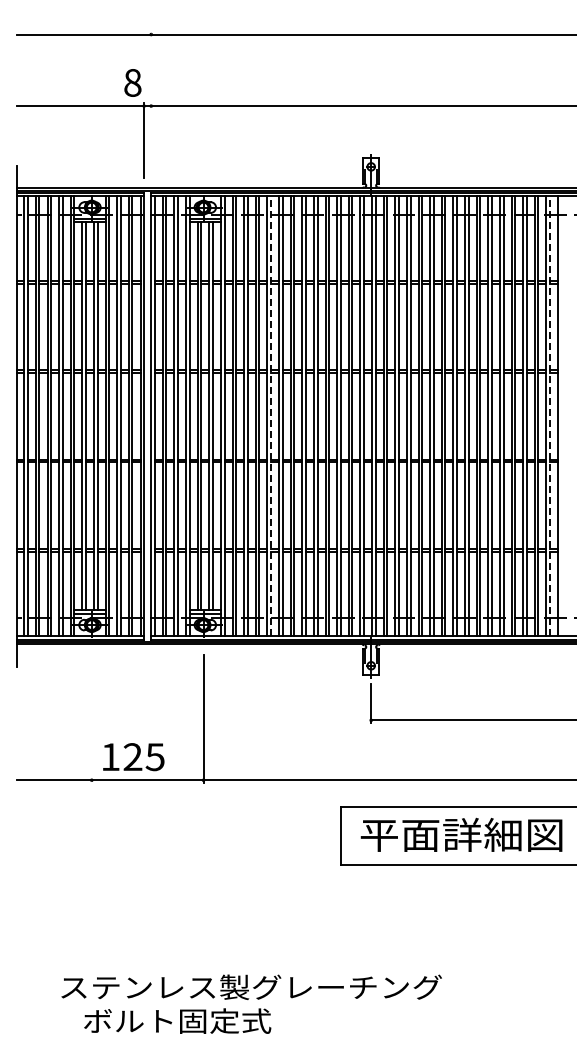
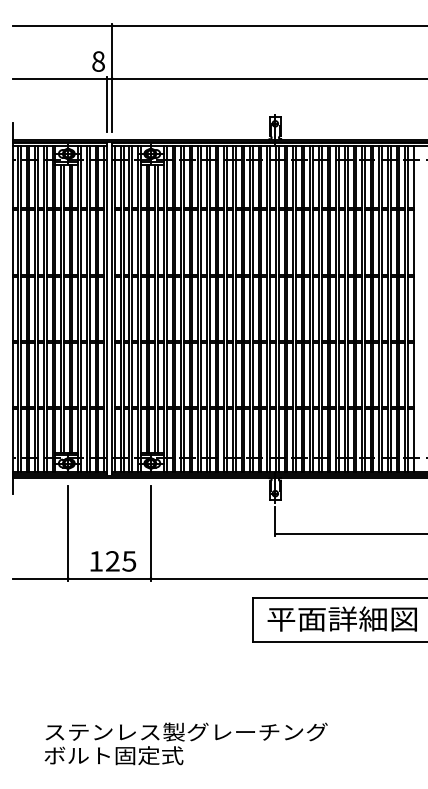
line: (151, 104) -> (112, 77), added
line: (271, 416) -> (201, 308), dashed -> solid
line: (550, 416) -> (408, 308), dashed -> solid
line: (91, 718) -> (67, 532), added
text: (133, 757) -> (113, 561), moved
text: (177, 1020) -> (113, 755), moved

